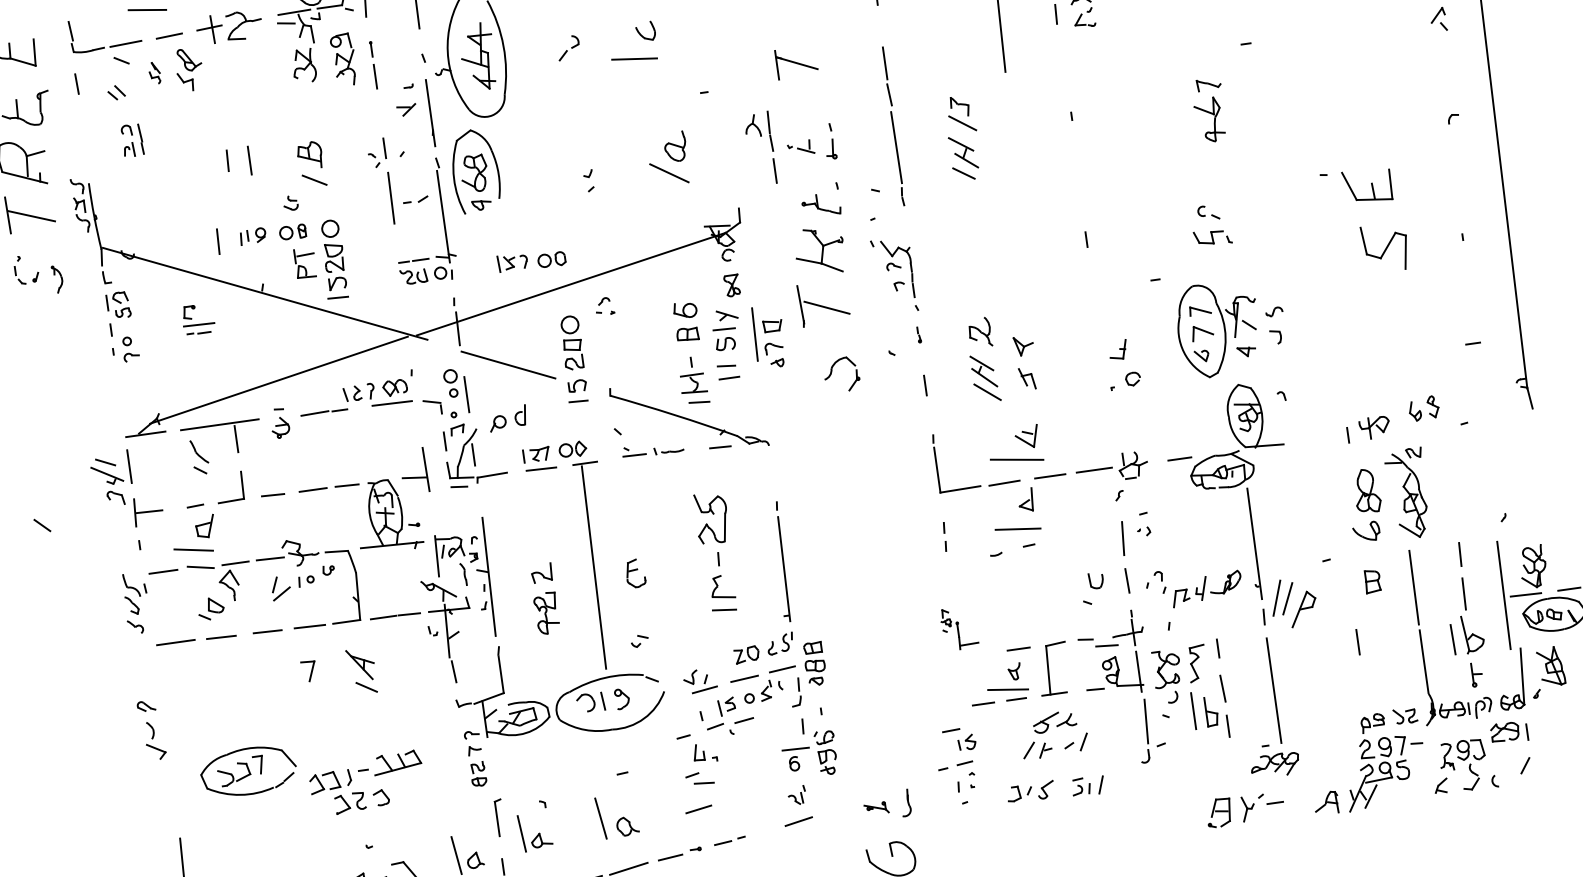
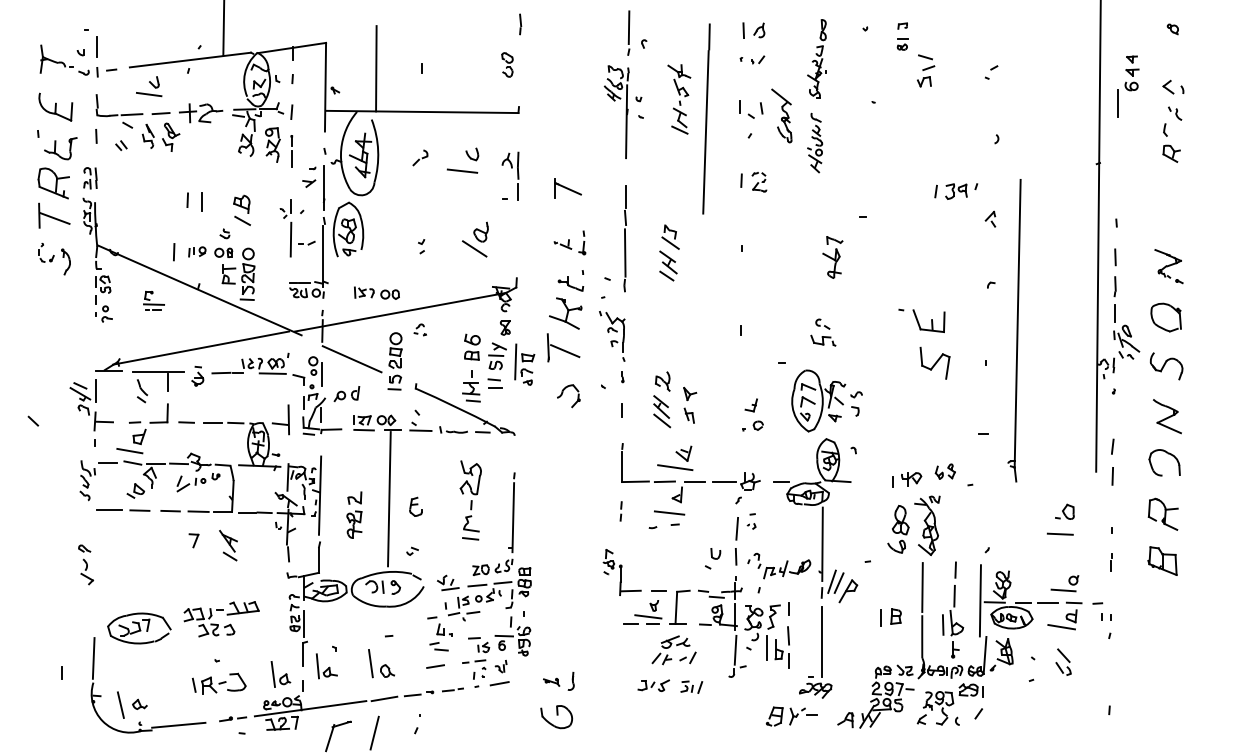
part: (153, 73) -> (147, 136), size x1.67
part: (132, 140) -> (90, 178), moved
part: (771, 146) -> (517, 175), moved
part: (56, 278) -> (65, 261), size x1.43
part: (652, 449) -> (438, 427), size x1.43
part: (1371, 581) -> (895, 616), moved
part: (958, 628) -> (621, 572), size x1.67
part: (959, 766) -> (476, 662), moved
part: (248, 771) -> (139, 628), moved
line: (491, 772) -> (303, 623), added

